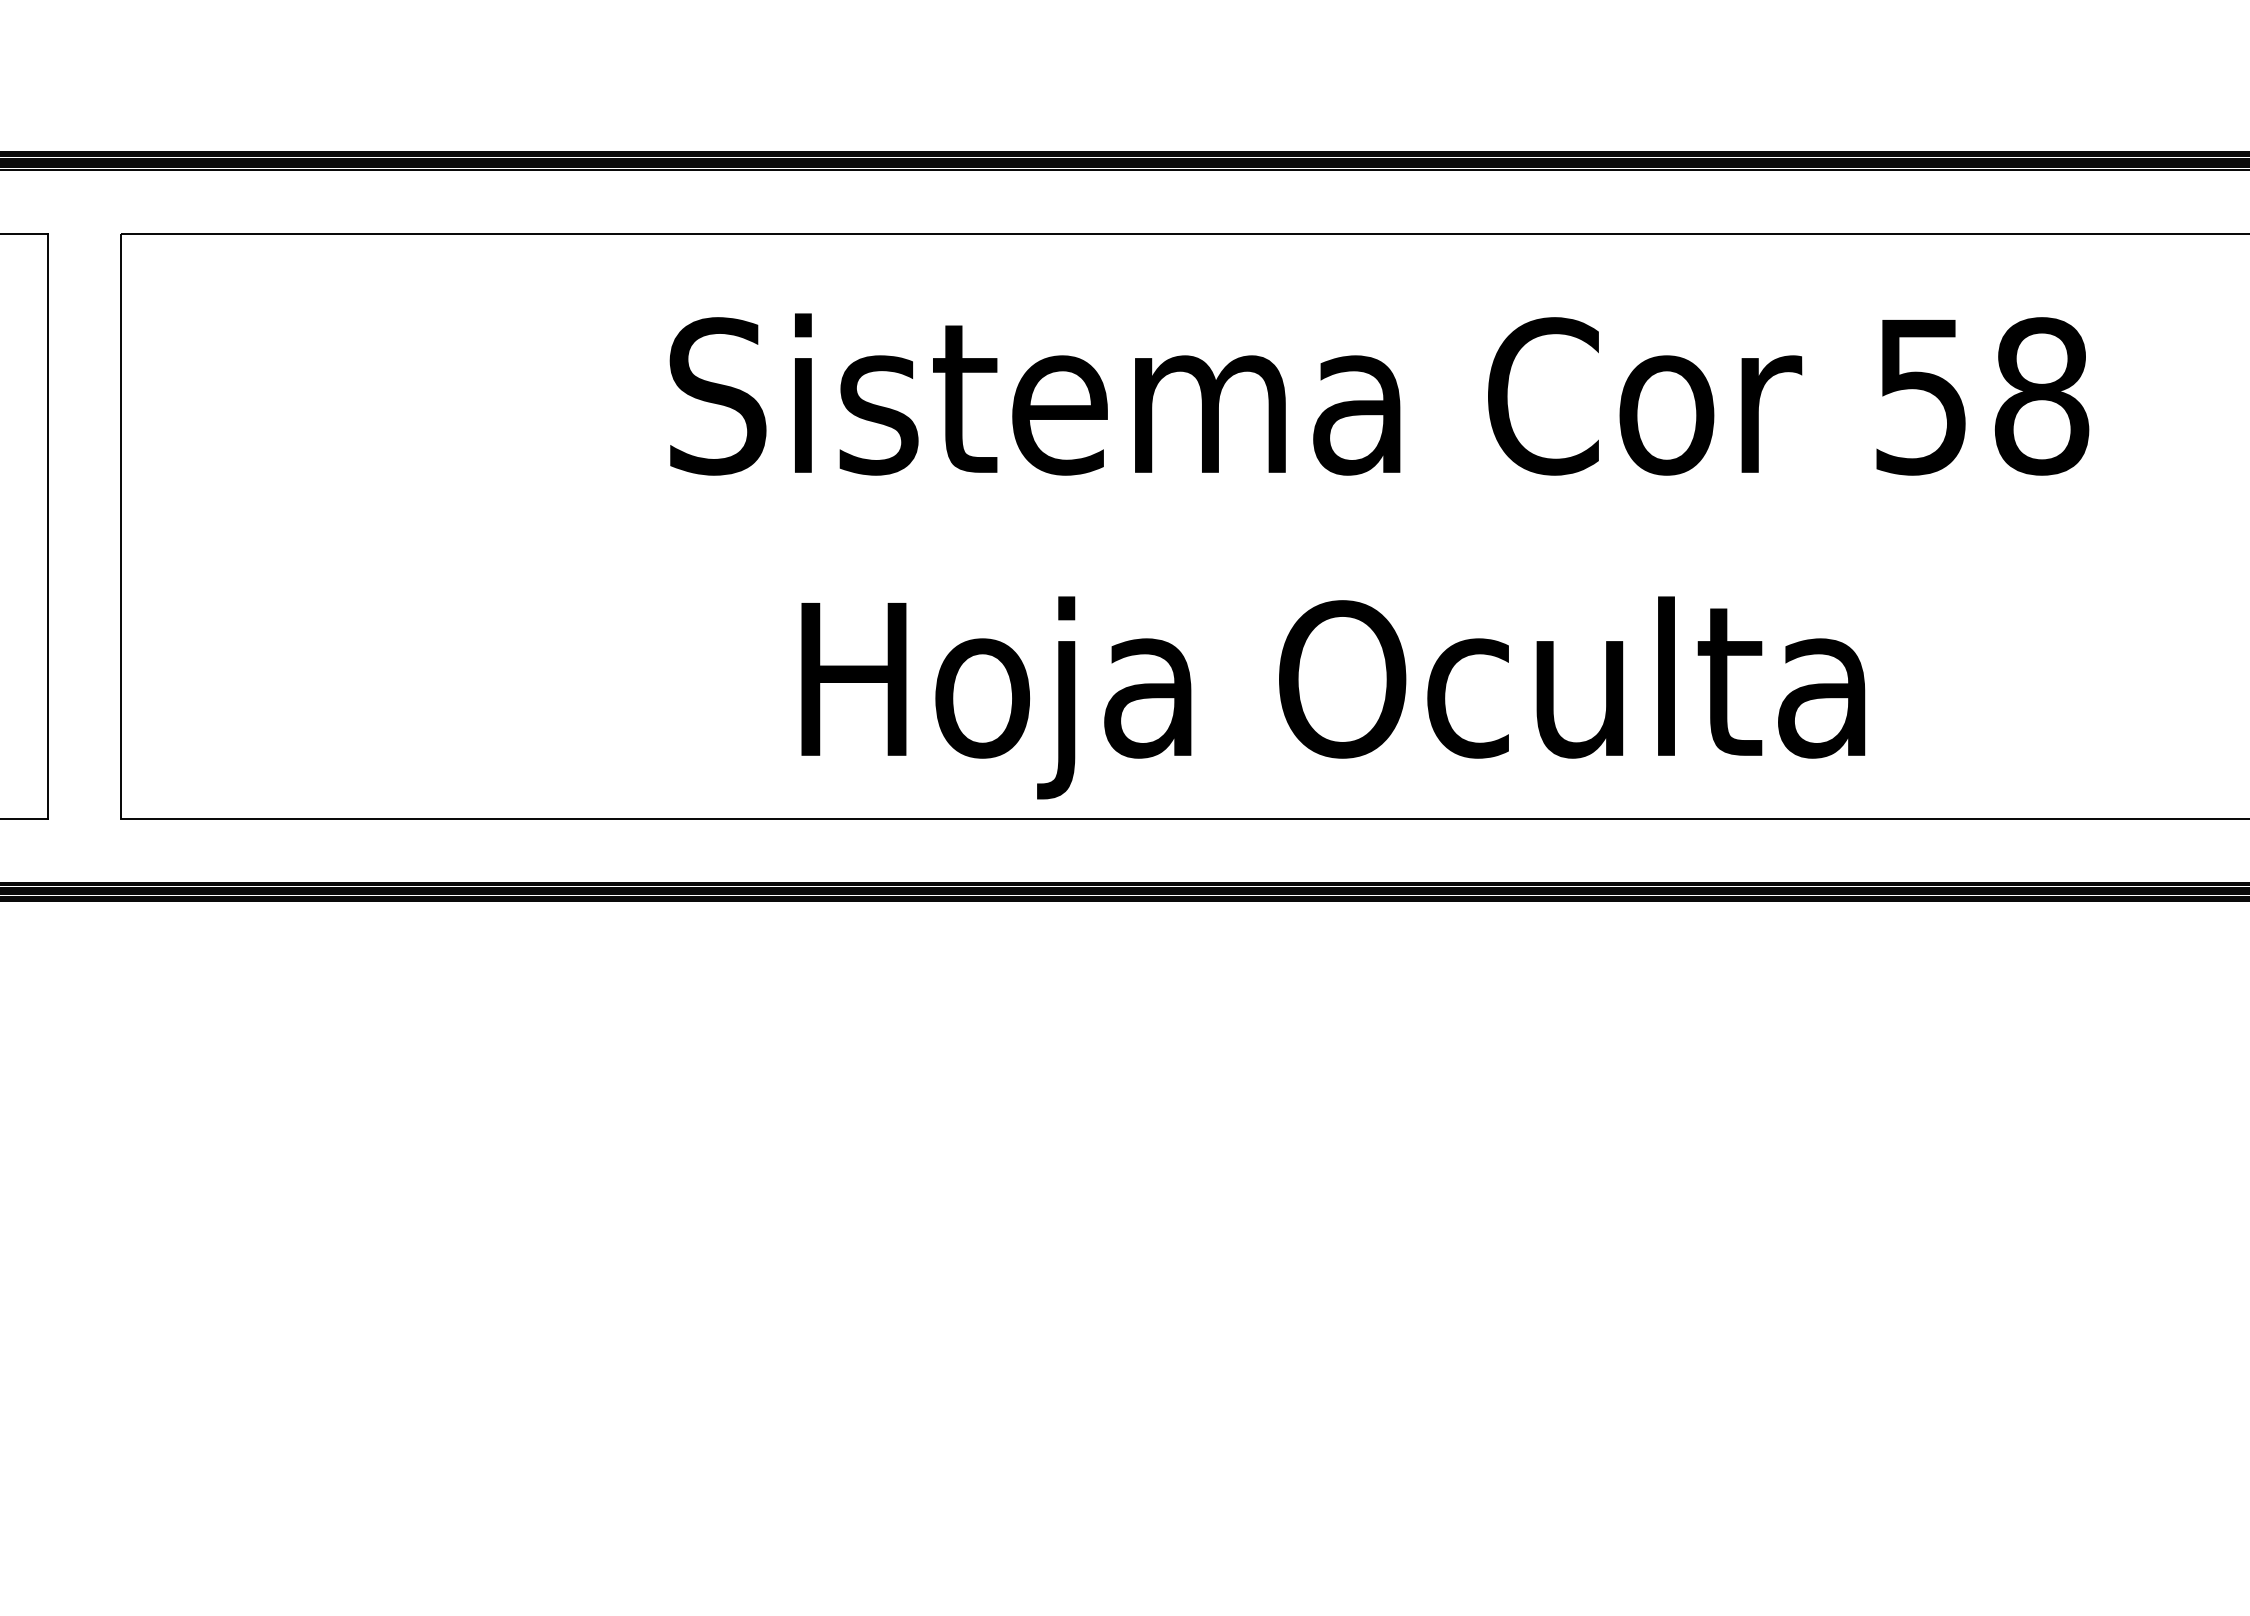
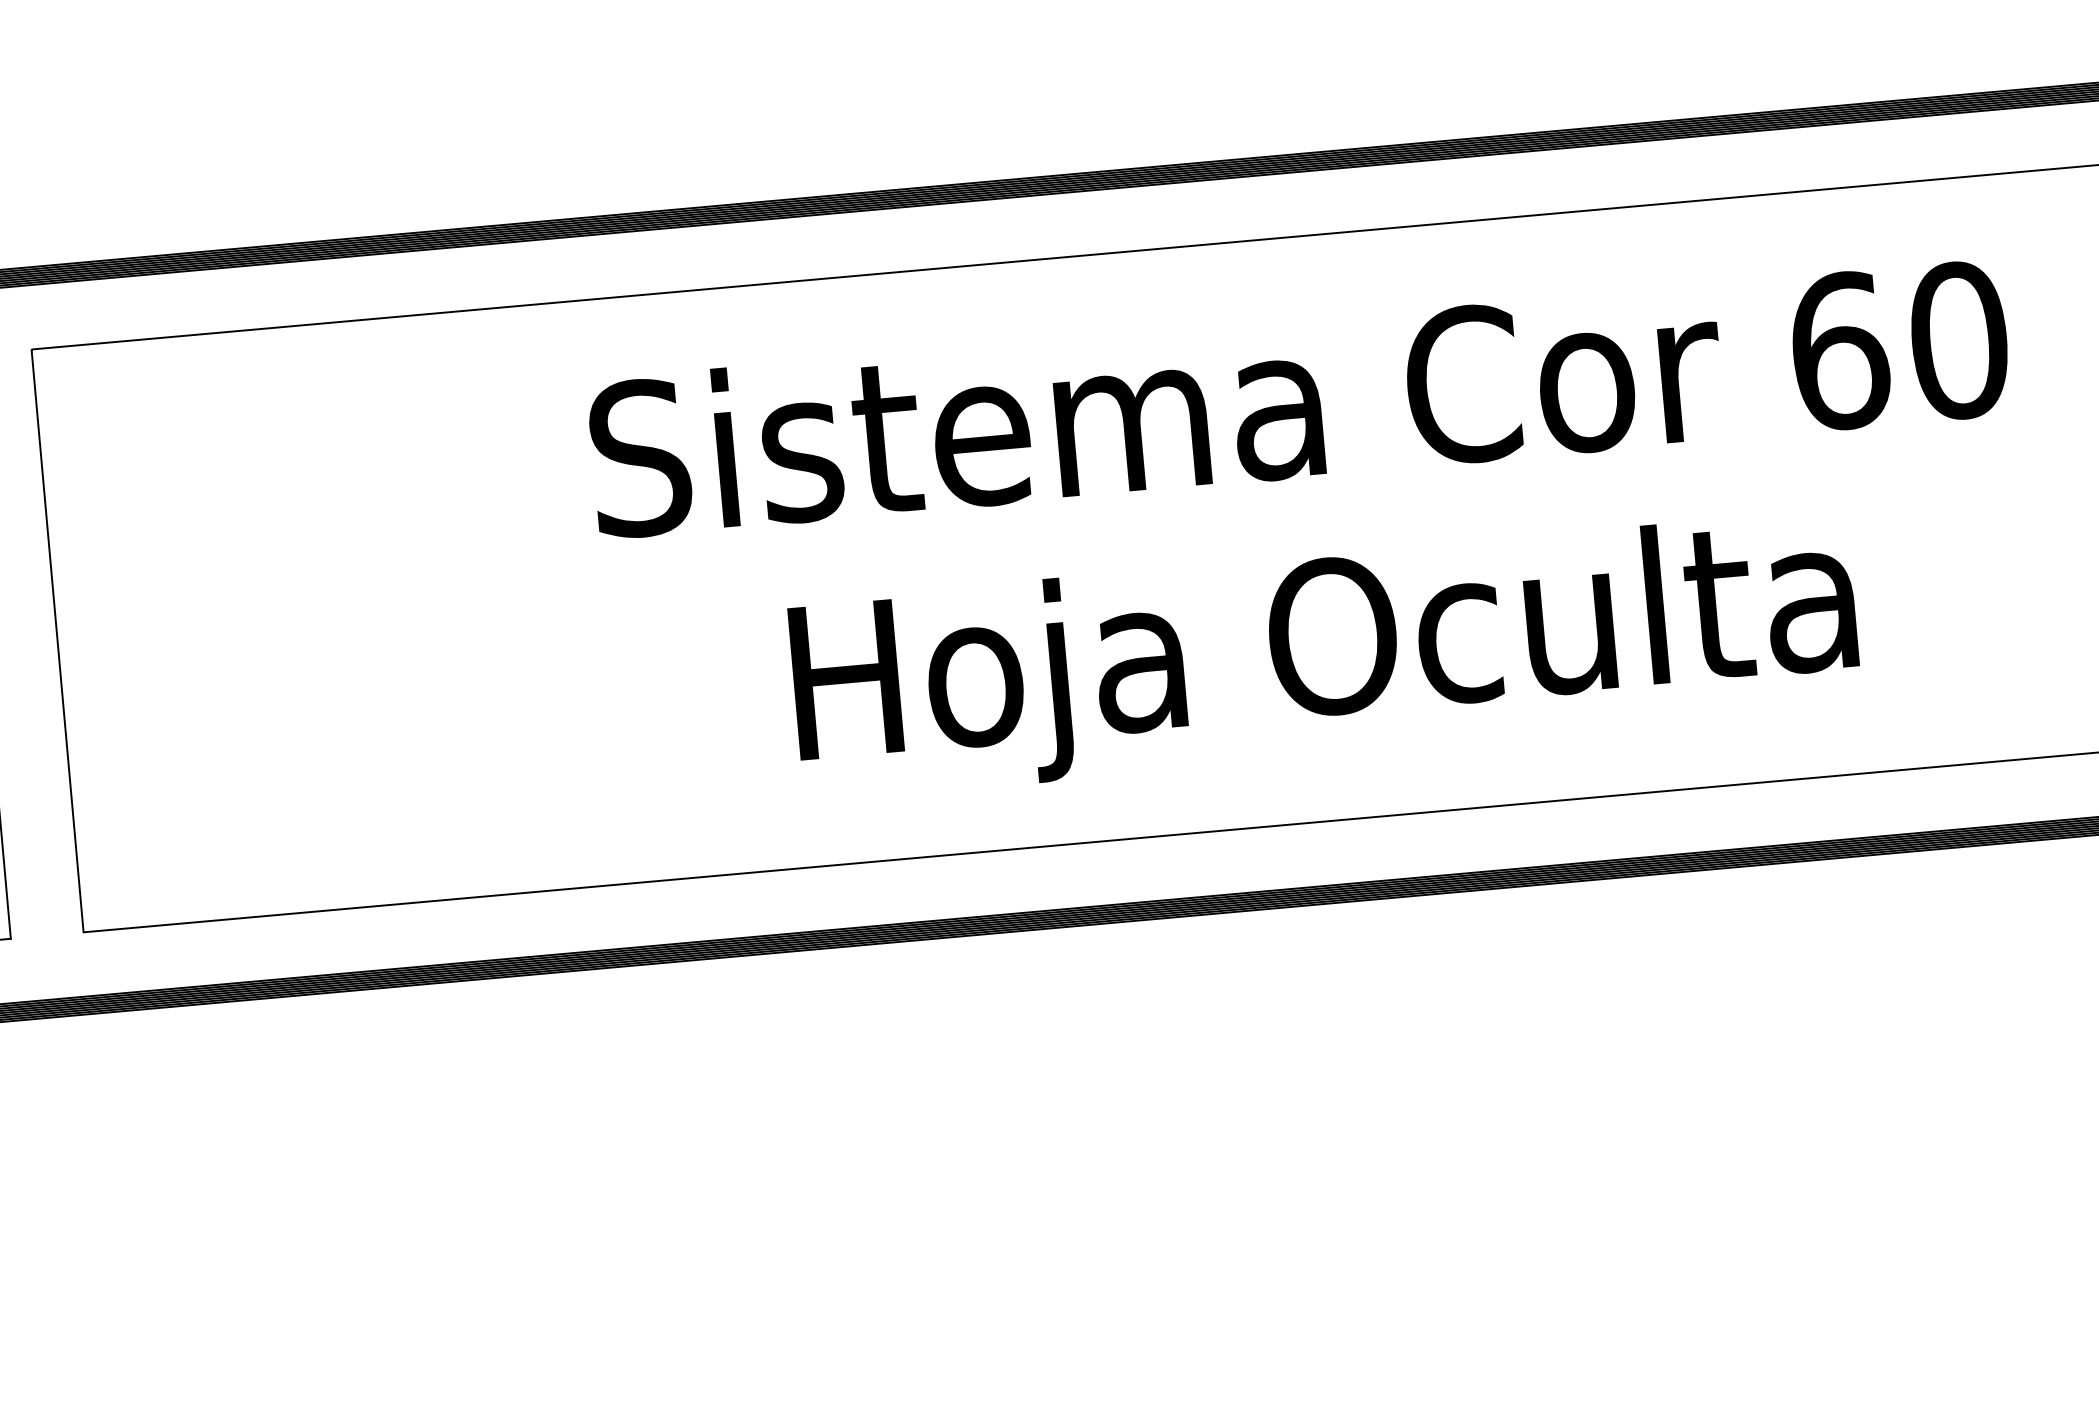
text: (1982, 396) -> (1900, 346), 58 -> 60
text: (1333, 697) -> (1325, 655), moved

